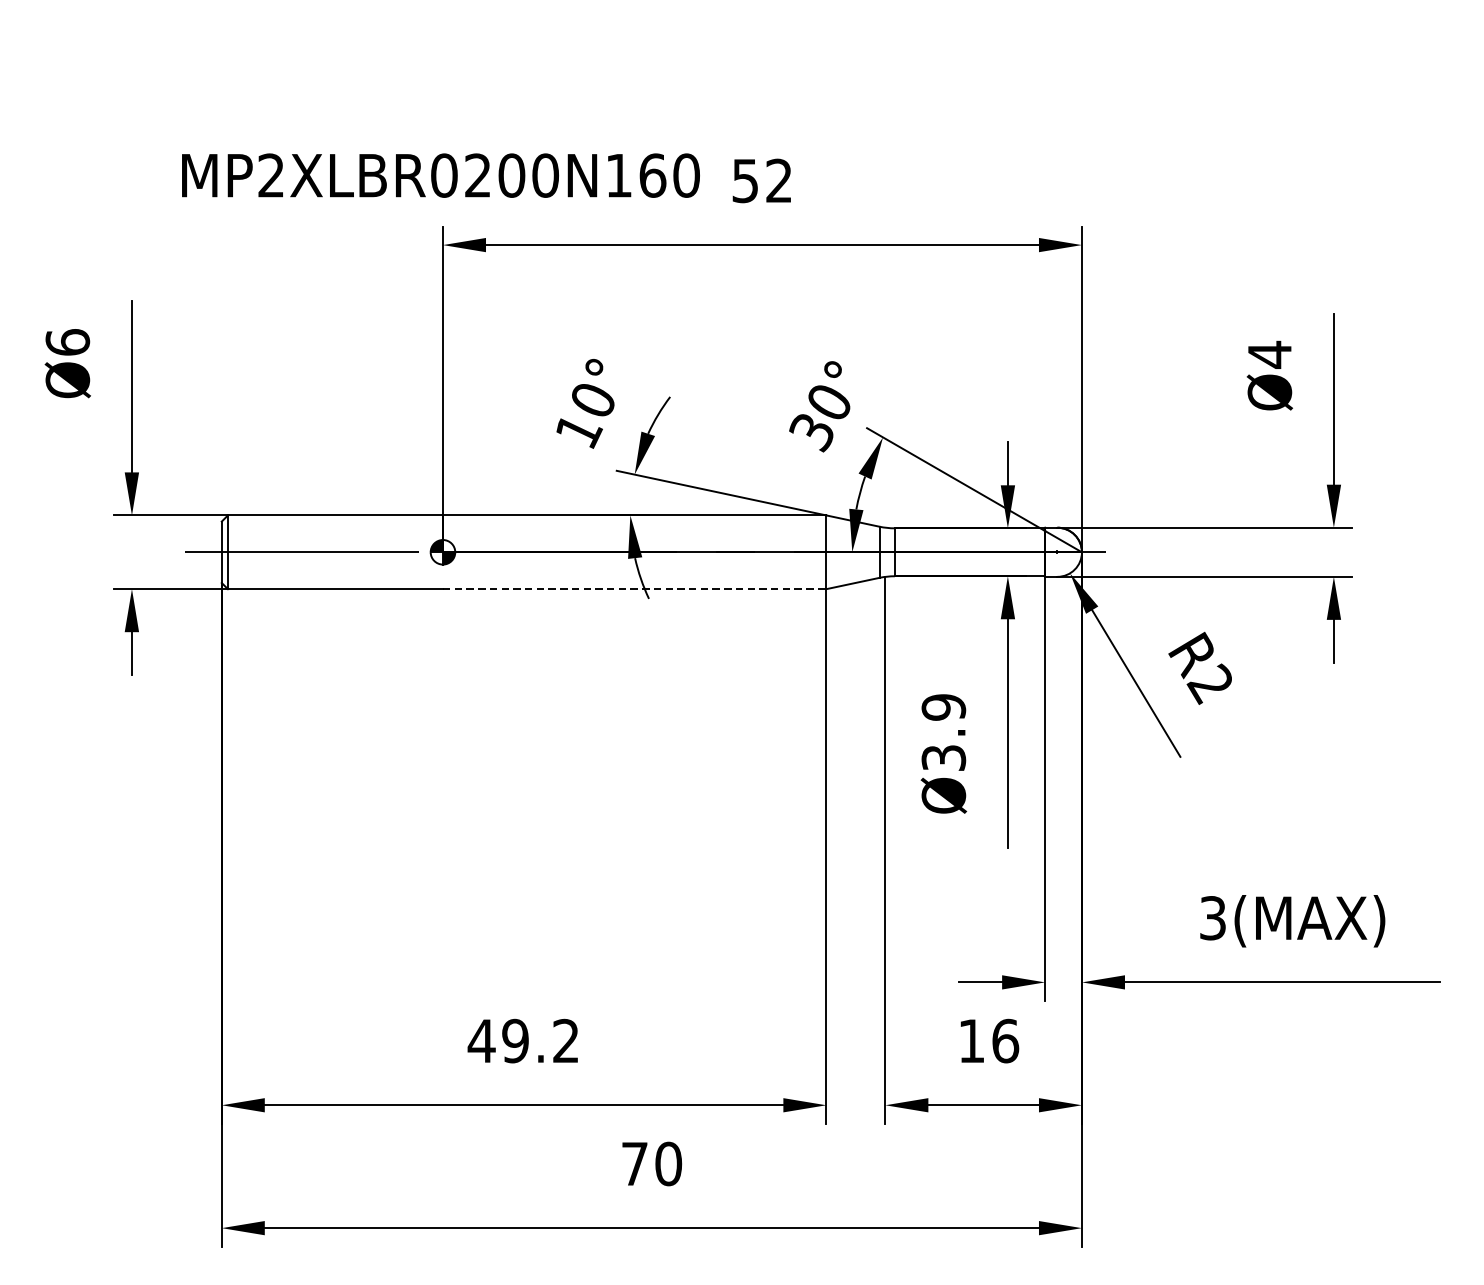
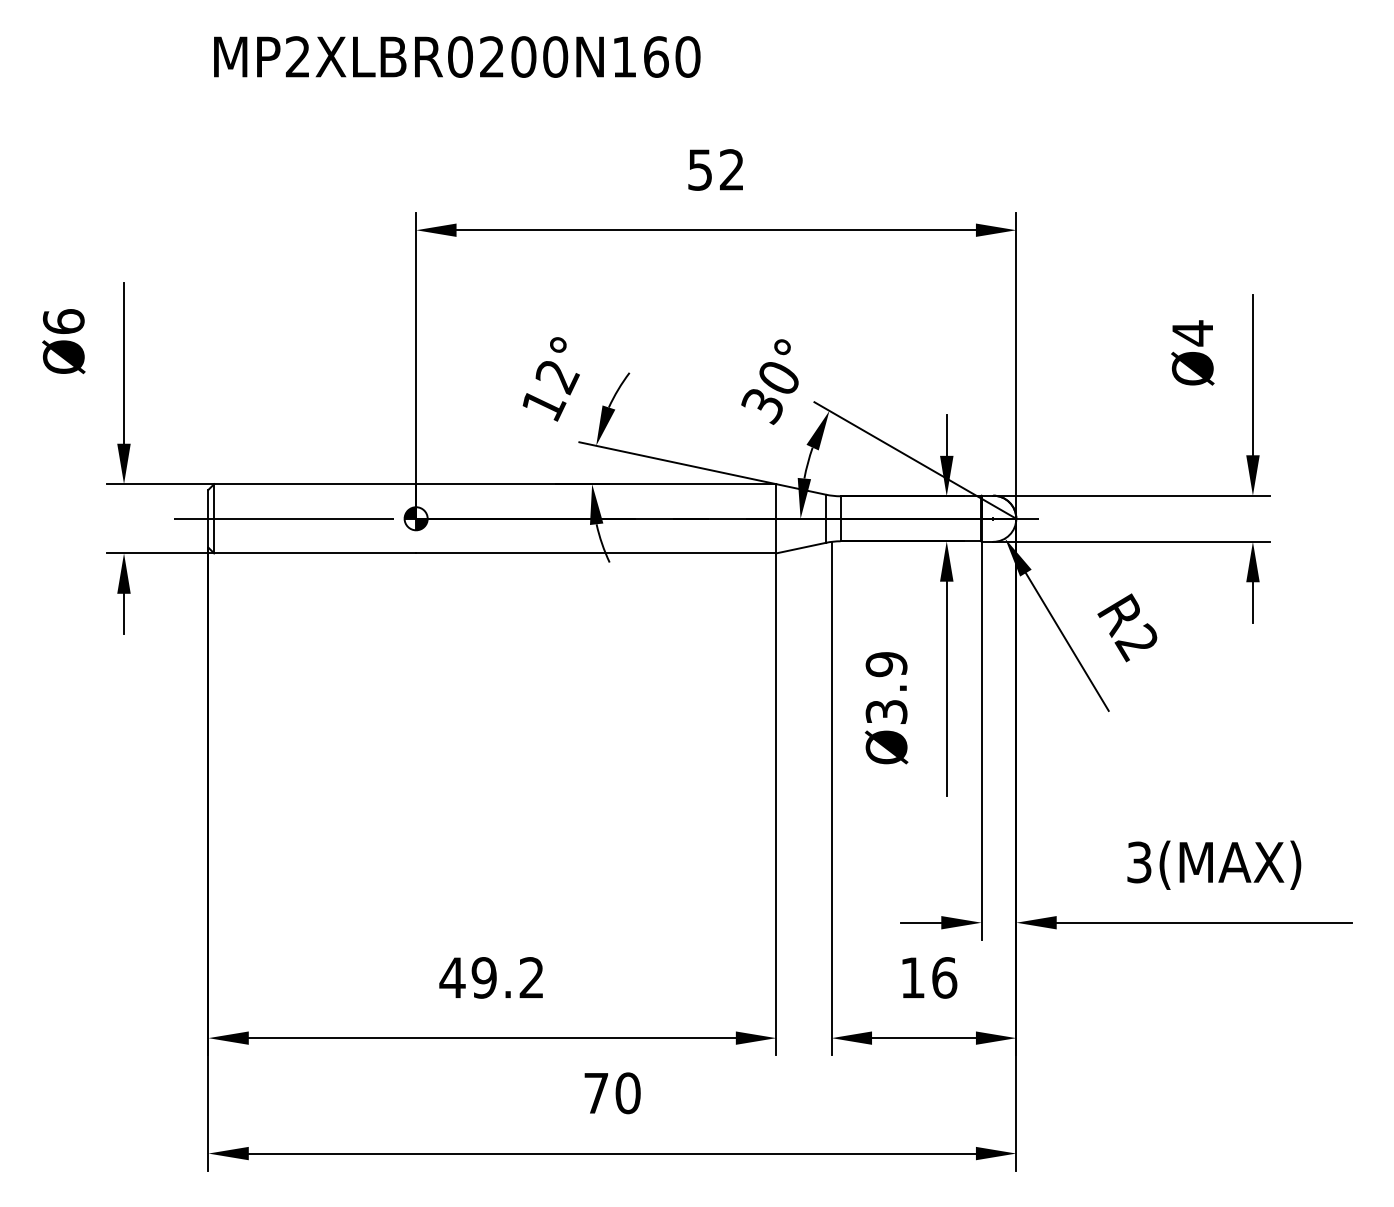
text: (441, 175) -> (457, 56), moved
text: (593, 401) -> (557, 377), 10° -> 12°
line: (634, 589) -> (596, 553), dashed -> solid

